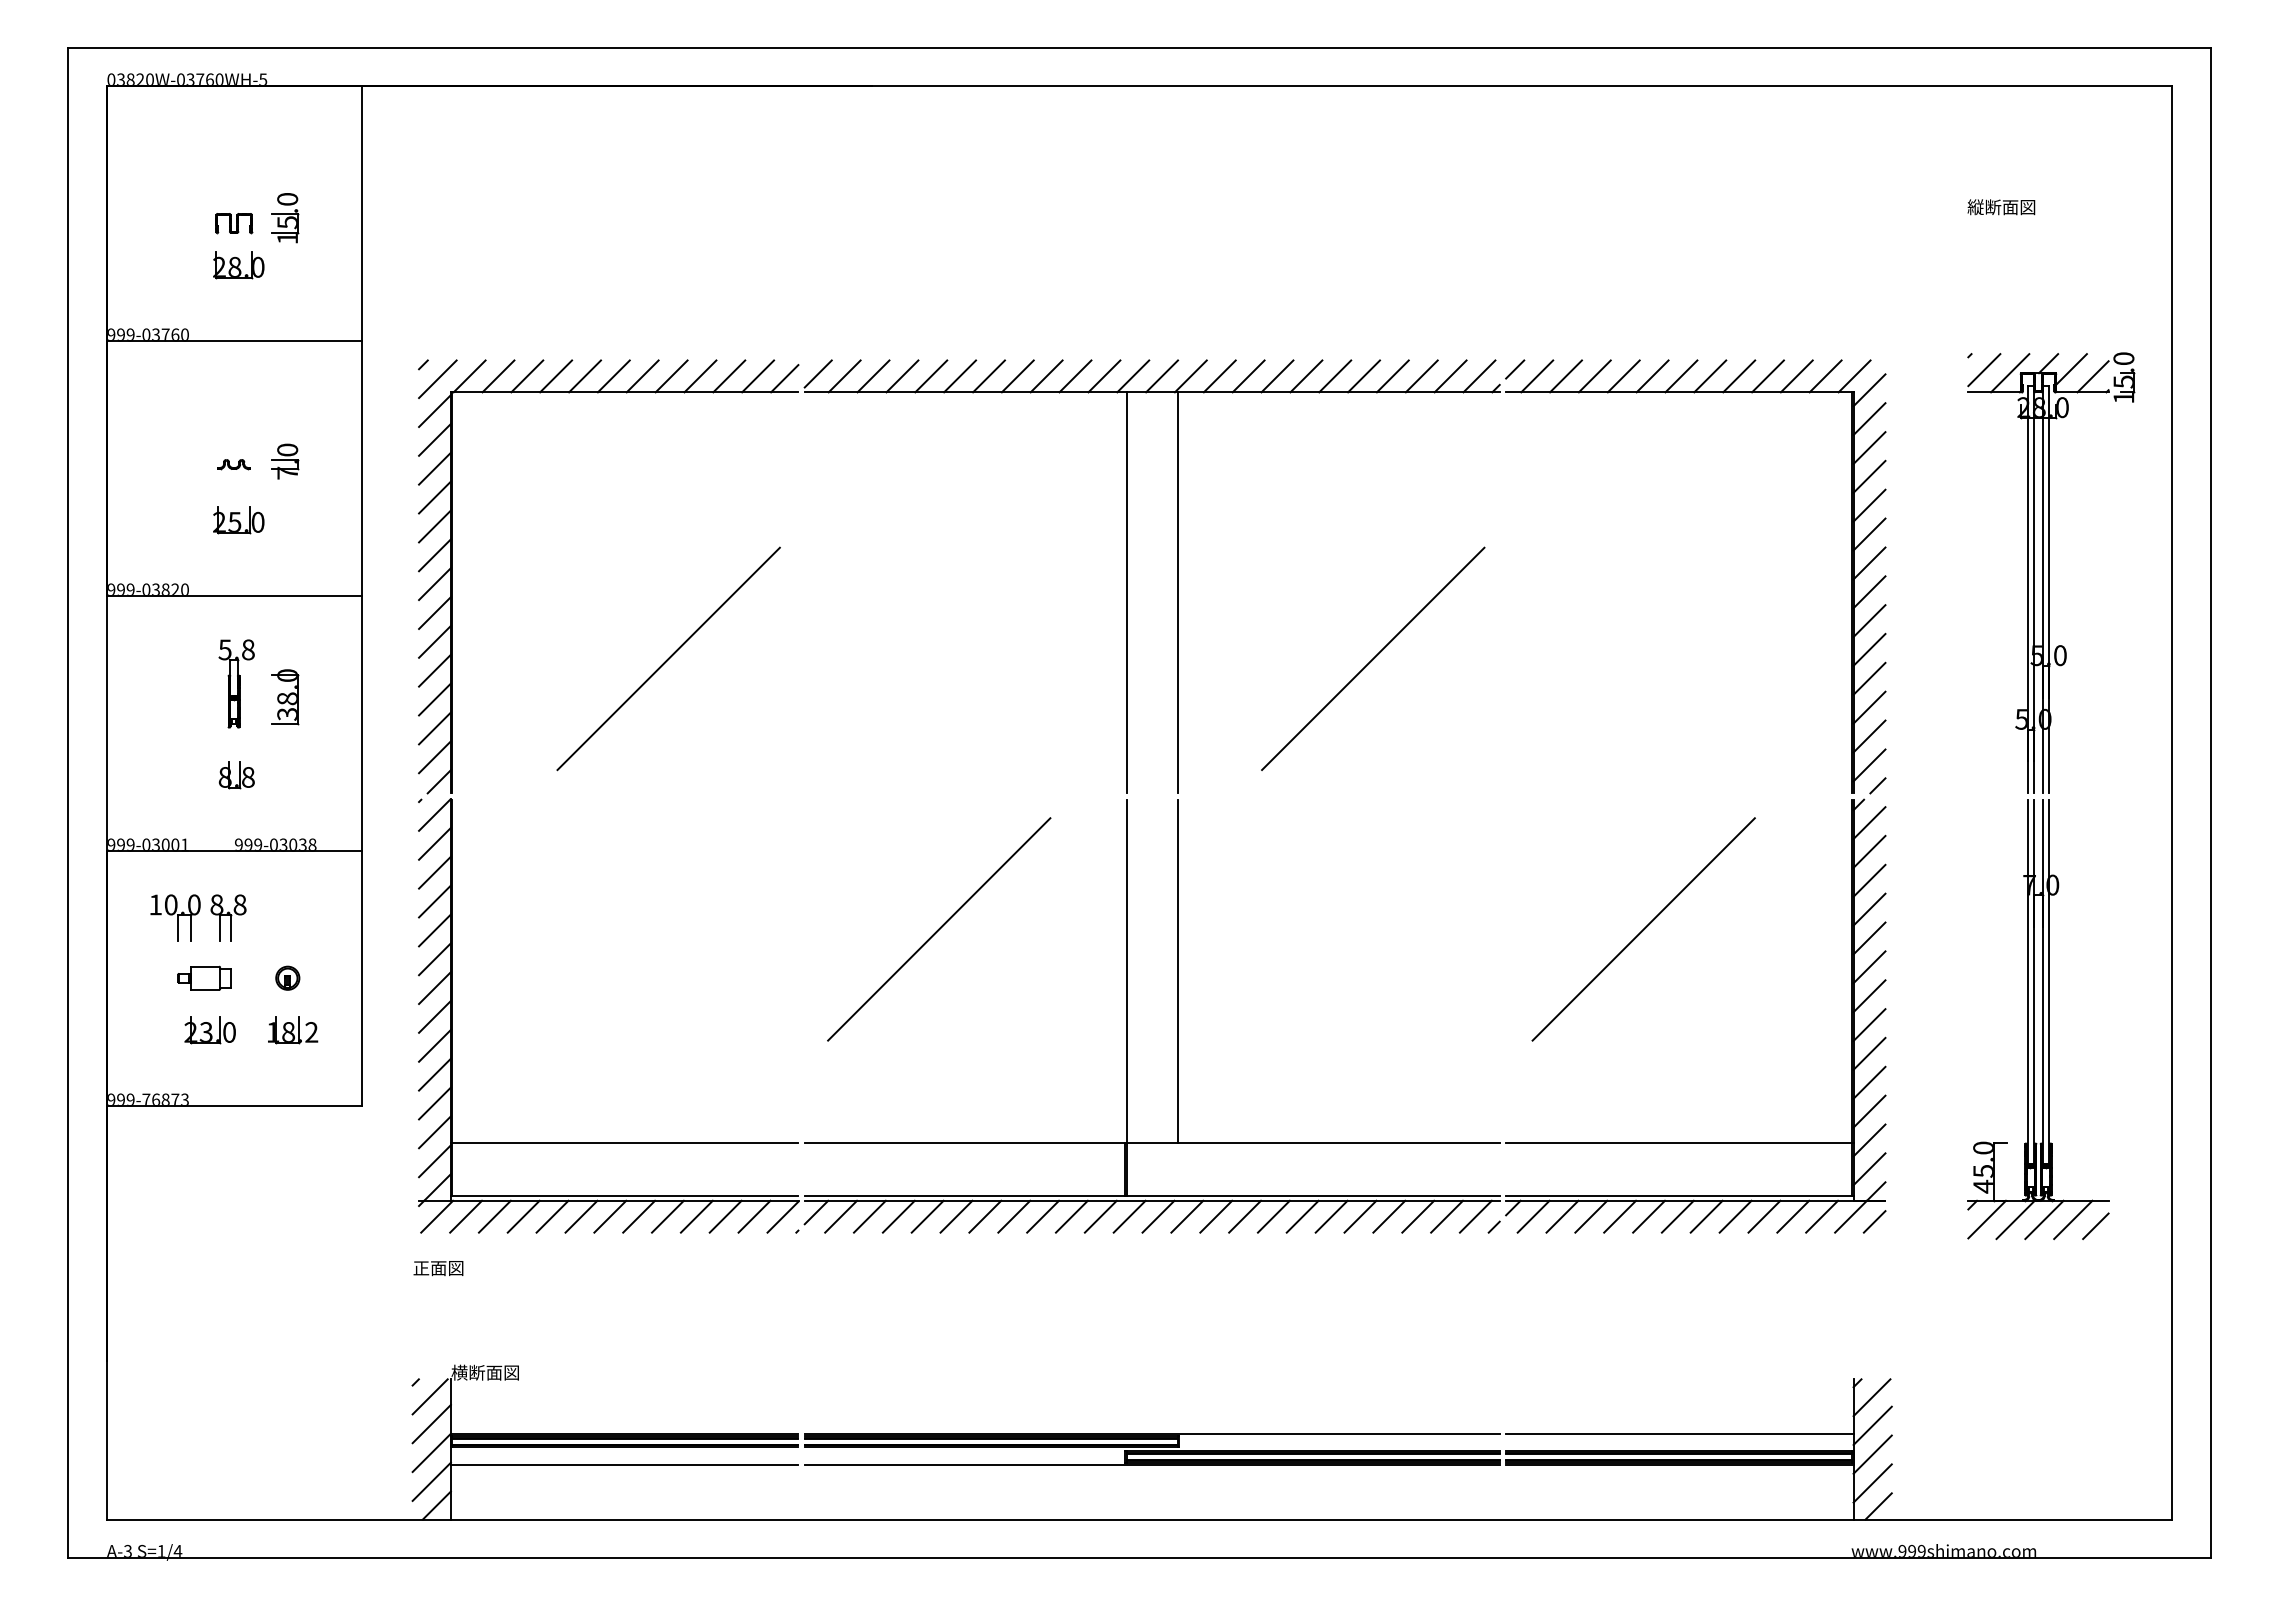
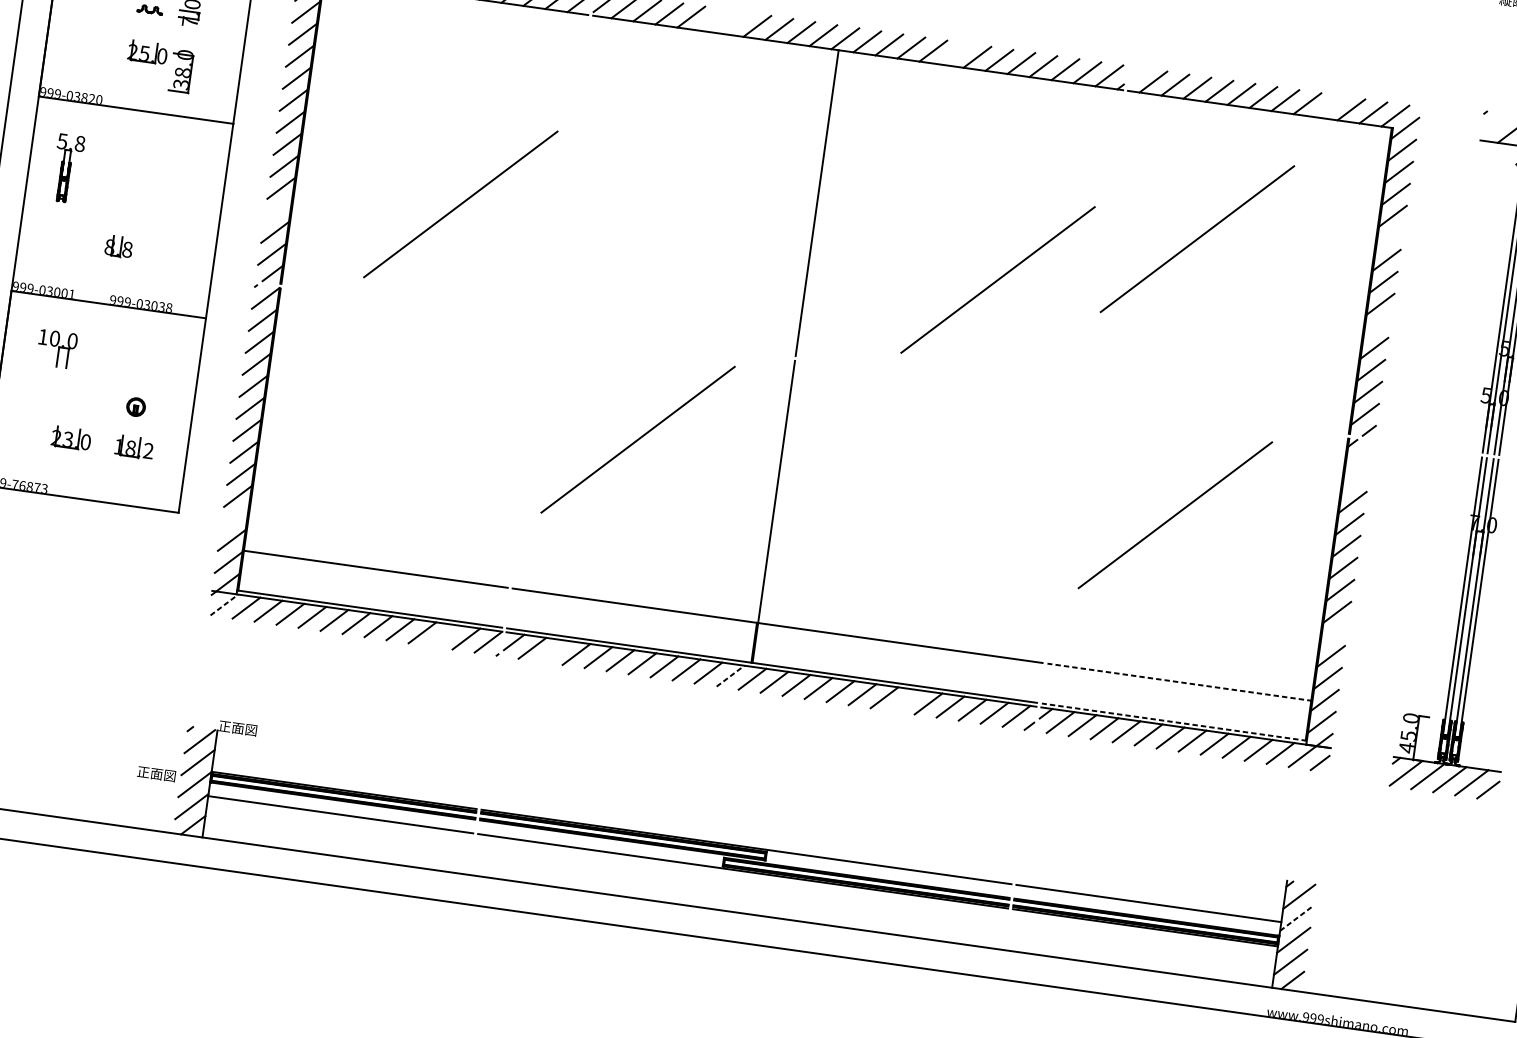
line: (1515, 369) -> (1137, 74), removed
line: (1984, 370) -> (1495, 125), removed
line: (960, 376) -> (713, 20), removed
line: (988, 376) -> (734, 23), removed
line: (1277, 376) -> (955, 54), removed
line: (1767, 376) -> (1329, 106), removed
line: (1869, 534) -> (1389, 238), removed
line: (1622, 570) -> (1197, 239), added
line: (1177, 592) -> (855, 208), removed
line: (1869, 649) -> (1377, 325), removed
part: (236, 683) -> (67, 168), moved
part: (285, 697) -> (181, 71), moved
line: (434, 699) -> (277, 210), removed
line: (1869, 823) -> (1358, 458), removed
line: (1869, 851) -> (1355, 480), removed
part: (228, 917) -> (97, 354), removed
line: (1177, 971) -> (815, 497), removed
part: (204, 977) -> (72, 397), removed
line: (1869, 1053) -> (1334, 634), removed
line: (434, 1103) -> (234, 518), removed
line: (1679, 1143) -> (1179, 682), solid -> dashed
line: (1679, 1195) -> (1174, 721), solid -> dashed
line: (437, 1216) -> (224, 604), solid -> dashed
line: (725, 1216) -> (444, 635), removed
line: (869, 1216) -> (554, 651), removed
line: (1100, 1216) -> (730, 675), solid -> dashed
line: (1331, 1216) -> (906, 700), removed
text: (438, 1268) -> (156, 774), moved
text: (484, 1372) -> (243, 728), 横断面図 -> 正面図
line: (1873, 1425) -> (1297, 918), solid -> dashed

